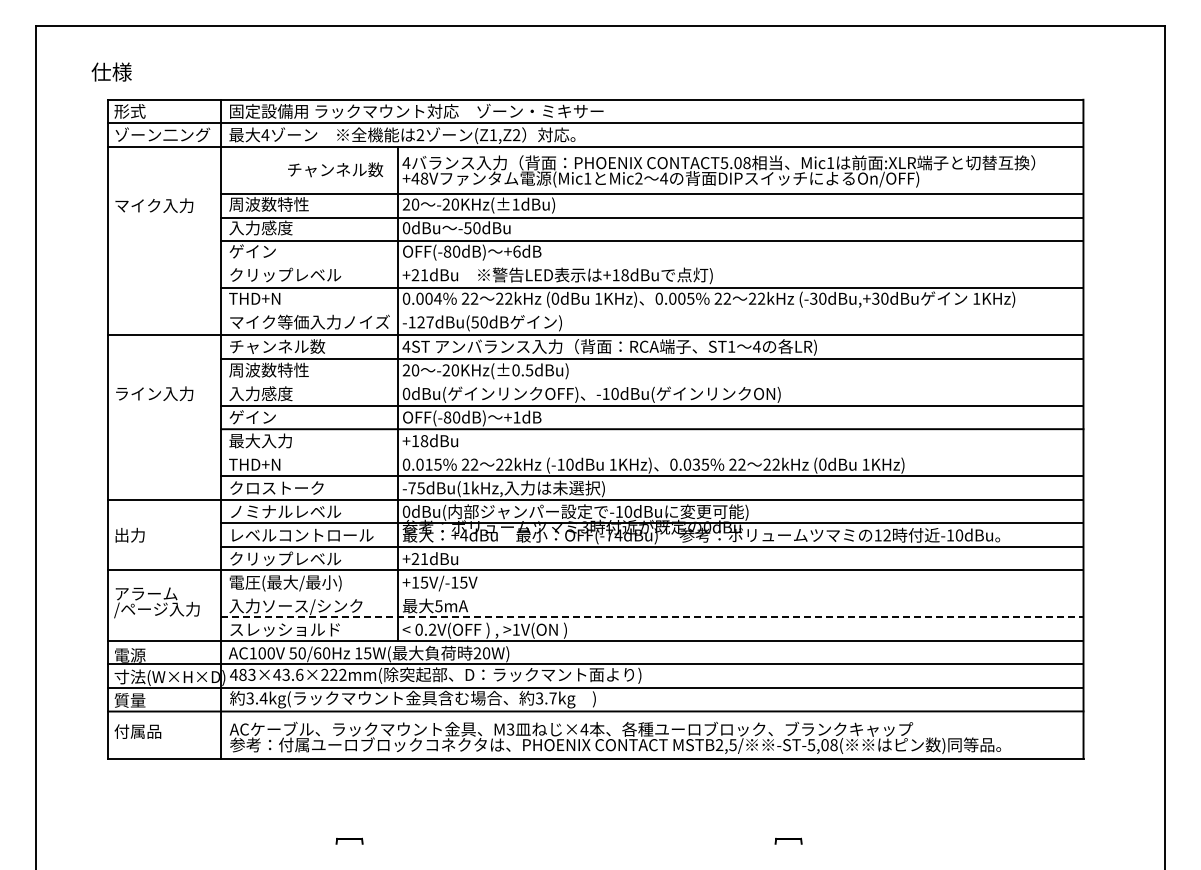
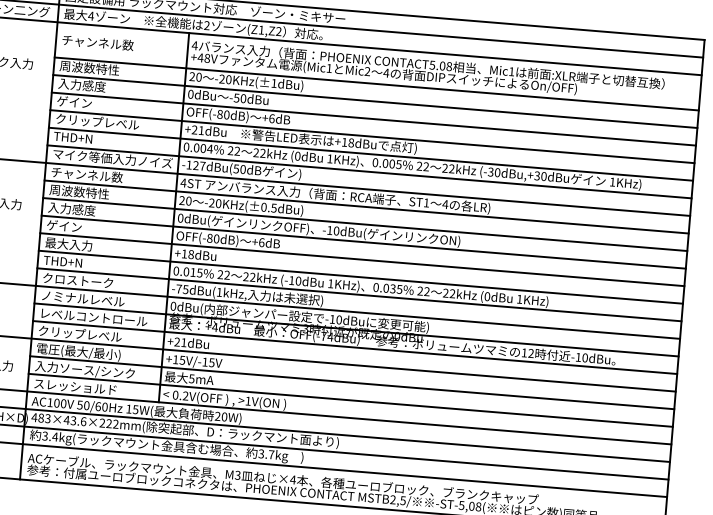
text: (335, 169) -> (98, 42), moved
line: (652, 264) -> (372, 136), added
line: (652, 311) -> (369, 171), added
line: (652, 382) -> (365, 224), added
text: (516, 417) -> (261, 242), +1dB -> +6dB
line: (652, 452) -> (360, 277), added
line: (652, 593) -> (352, 382), added
line: (652, 617) -> (350, 400), dashed -> solid

